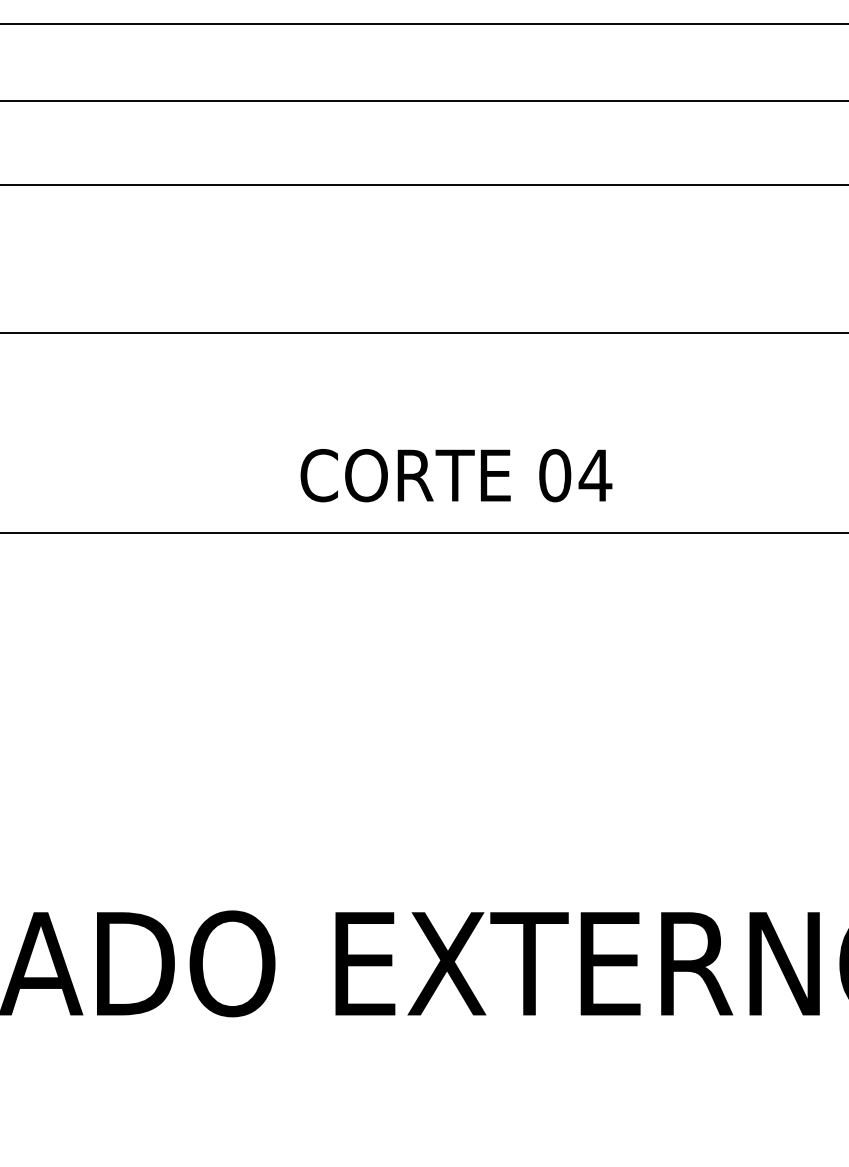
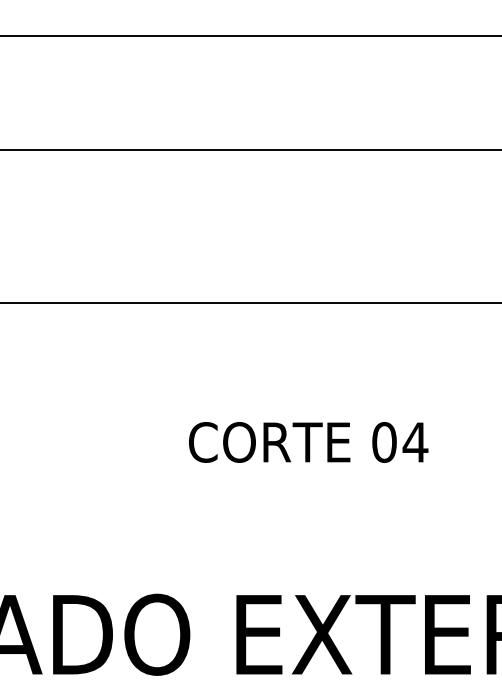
text: (456, 475) -> (308, 442), moved

